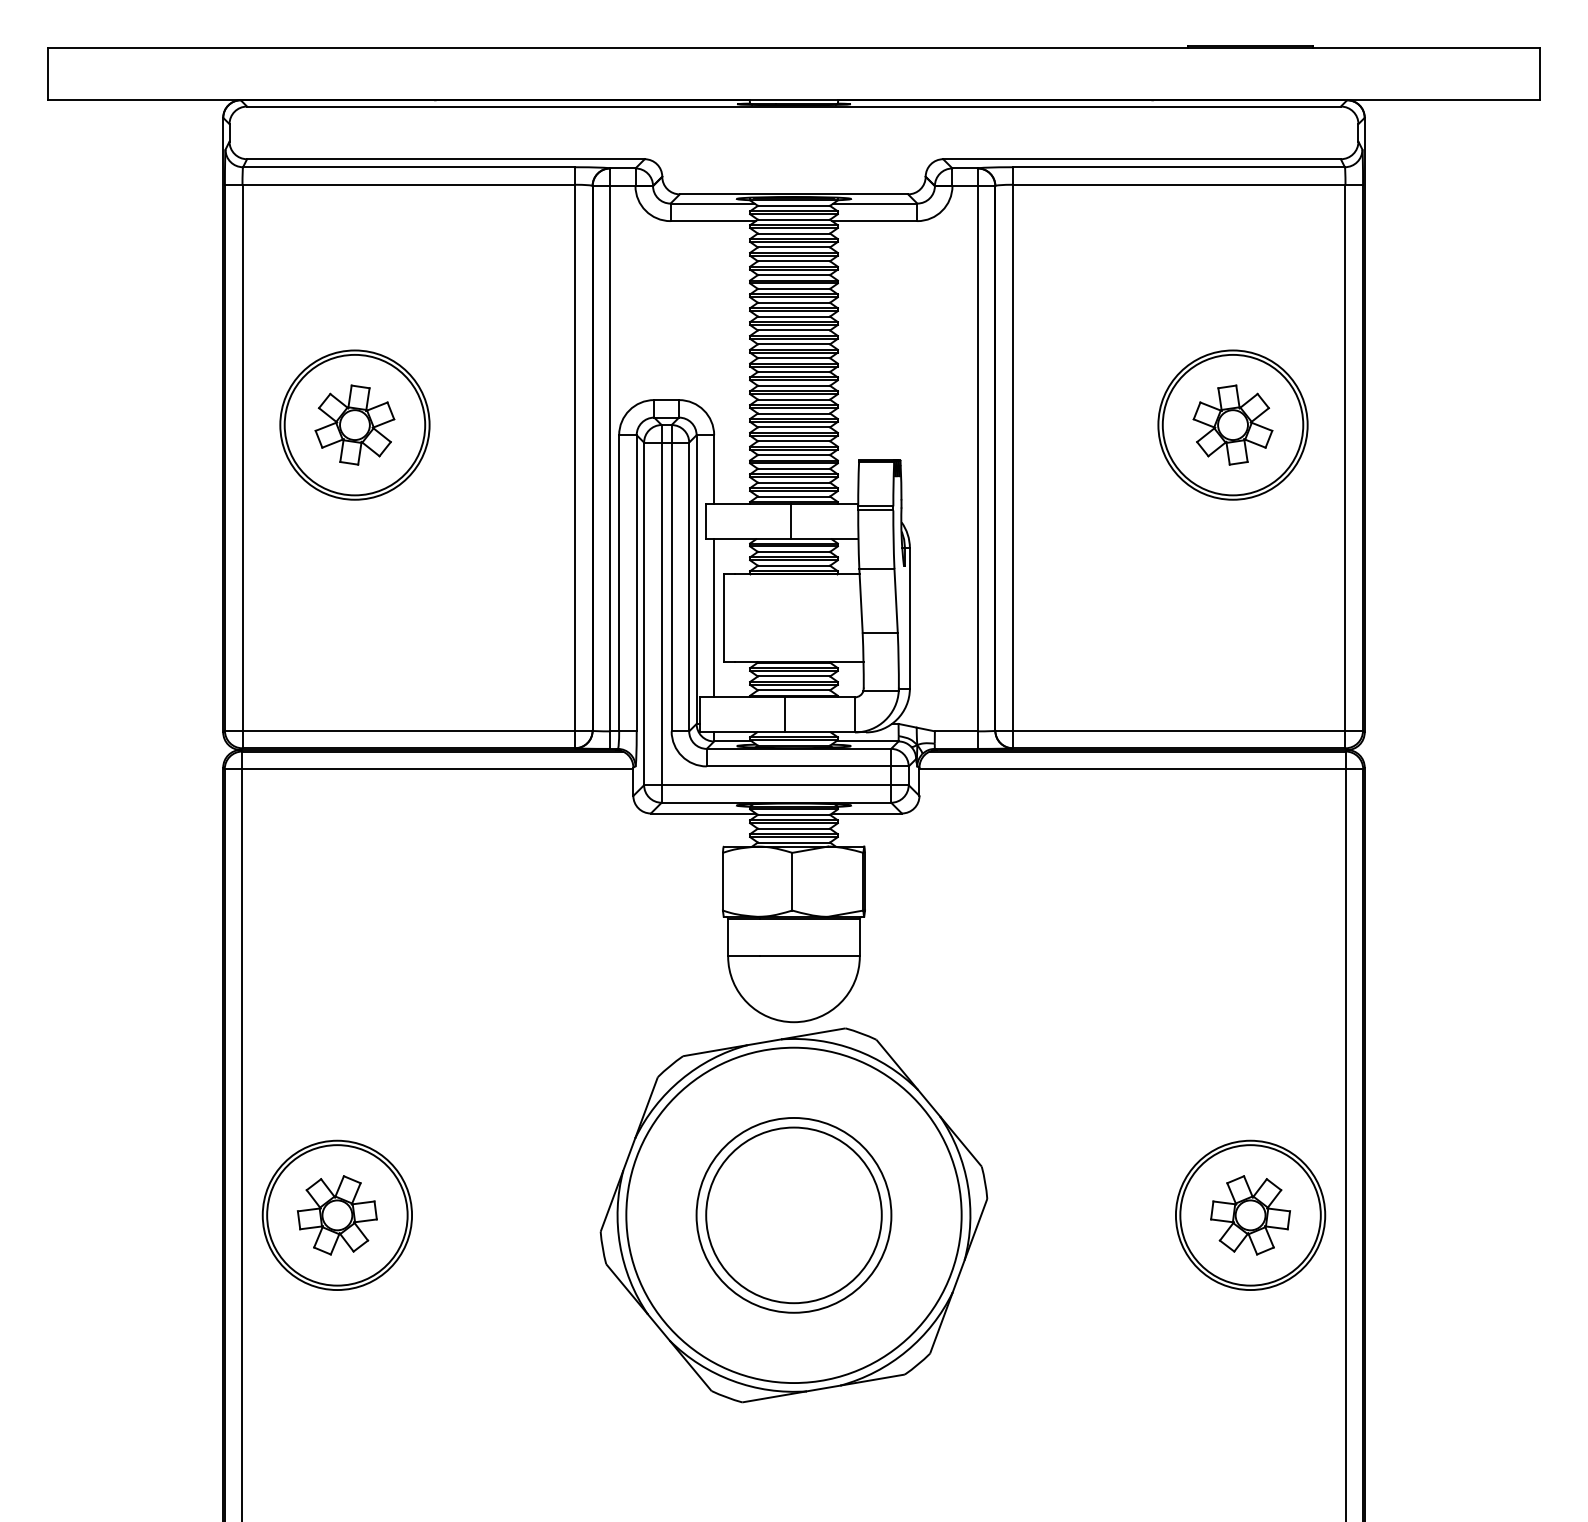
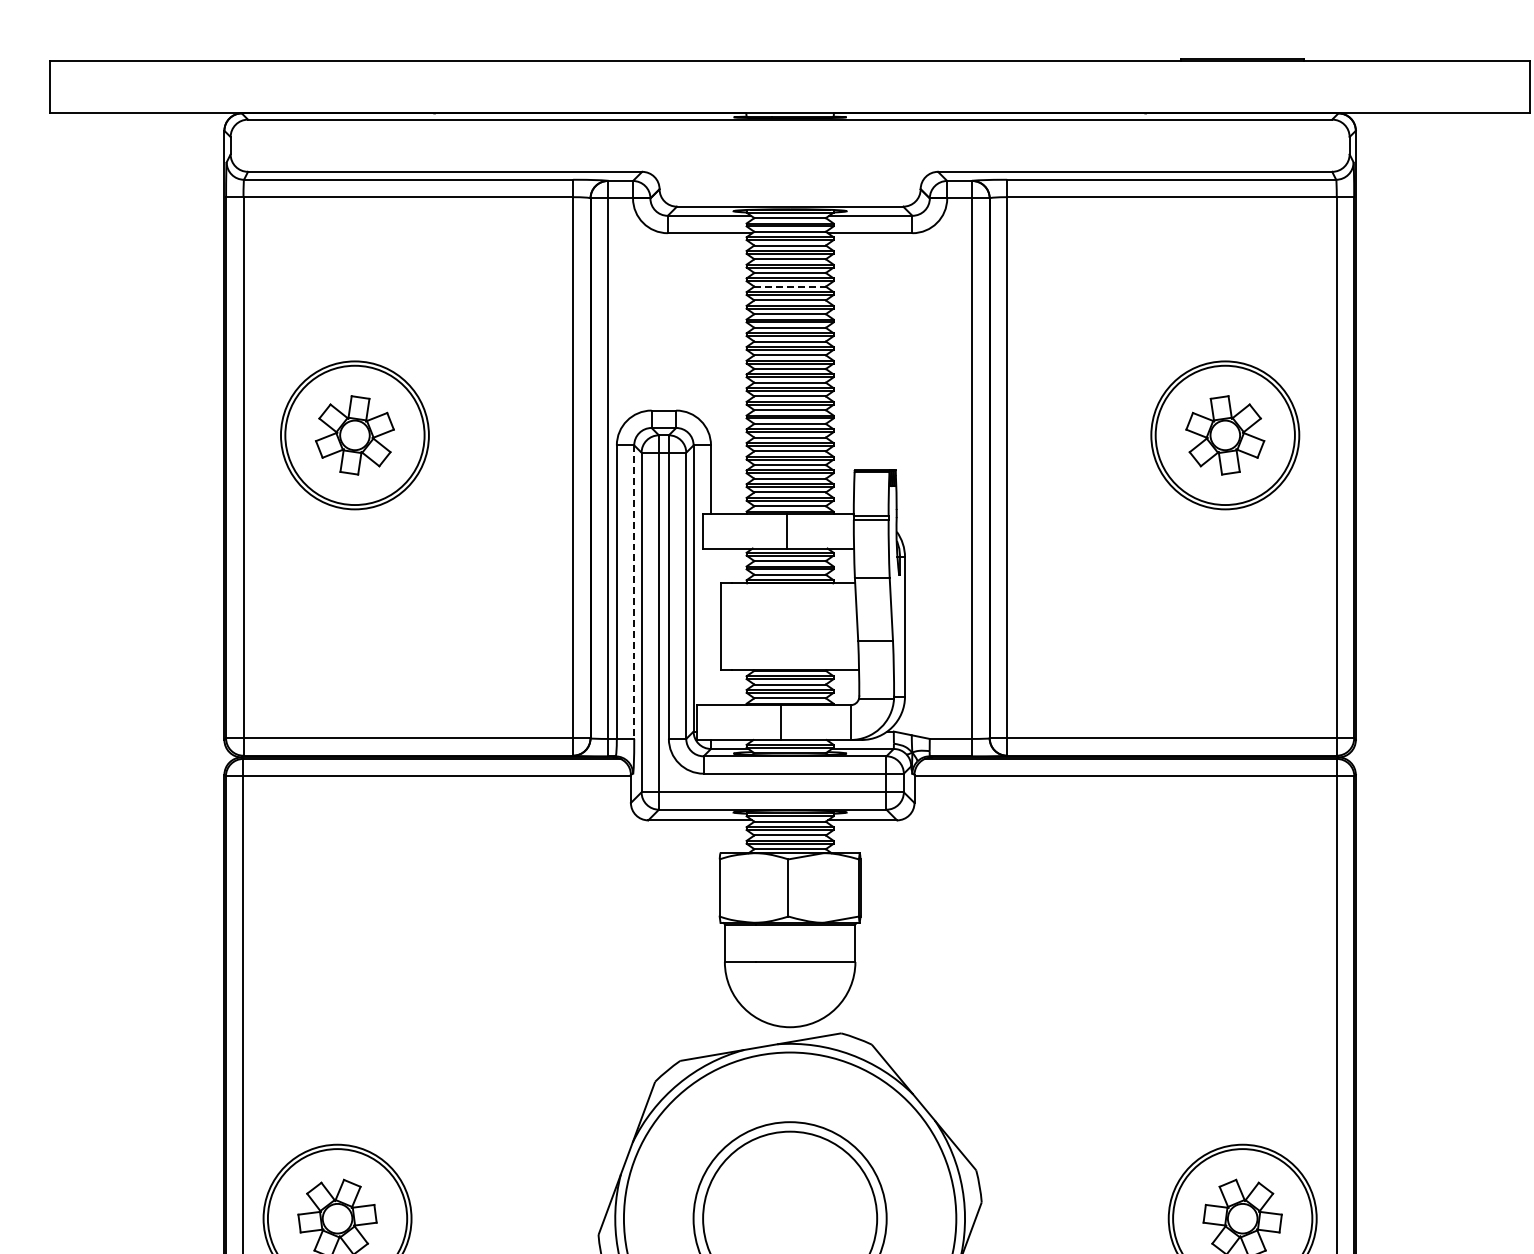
line: (794, 275) -> (790, 287), solid -> dashed
line: (636, 583) -> (634, 592), solid -> dashed
line: (714, 618) -> (711, 627), removed

